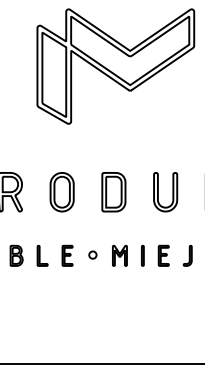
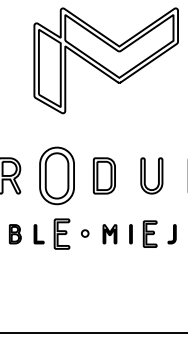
part: (61, 191) -> (56, 175), size x1.6
part: (67, 256) -> (61, 234), size x1.6
part: (163, 256) -> (149, 234), size x1.4

